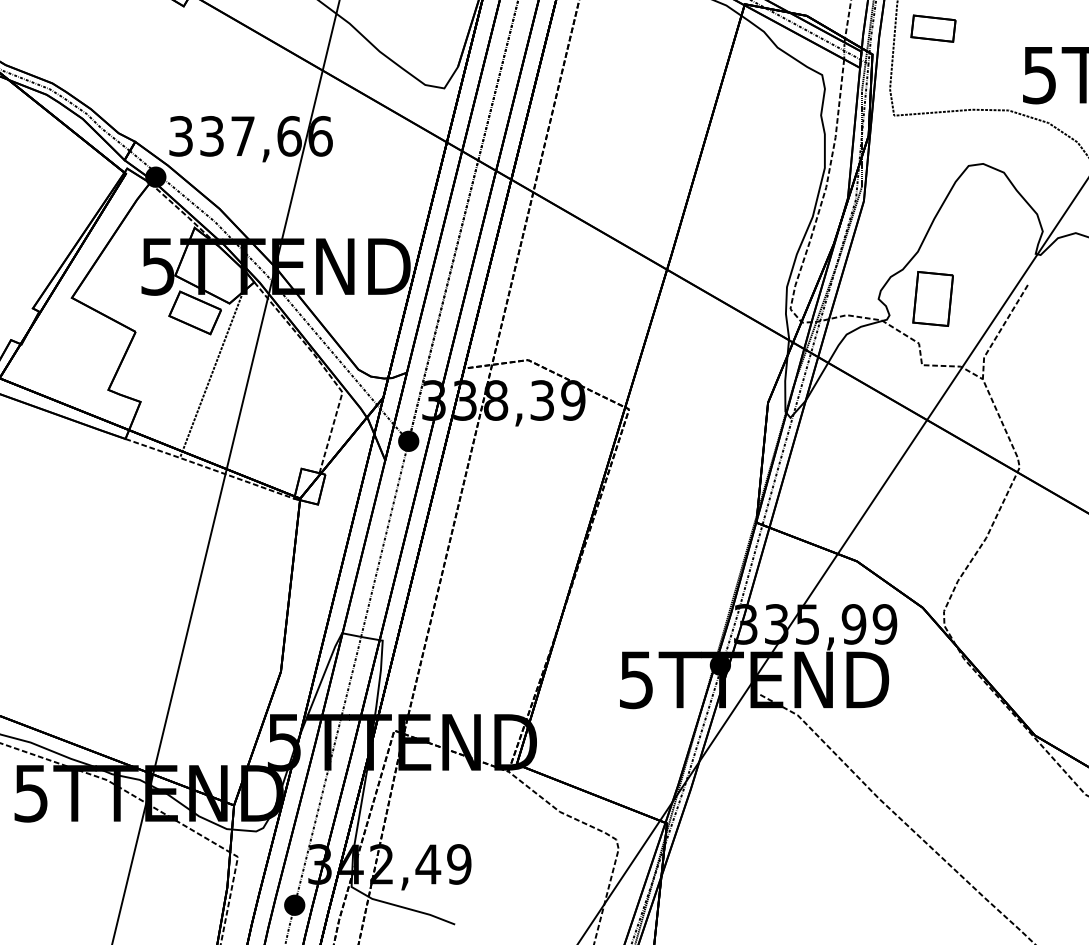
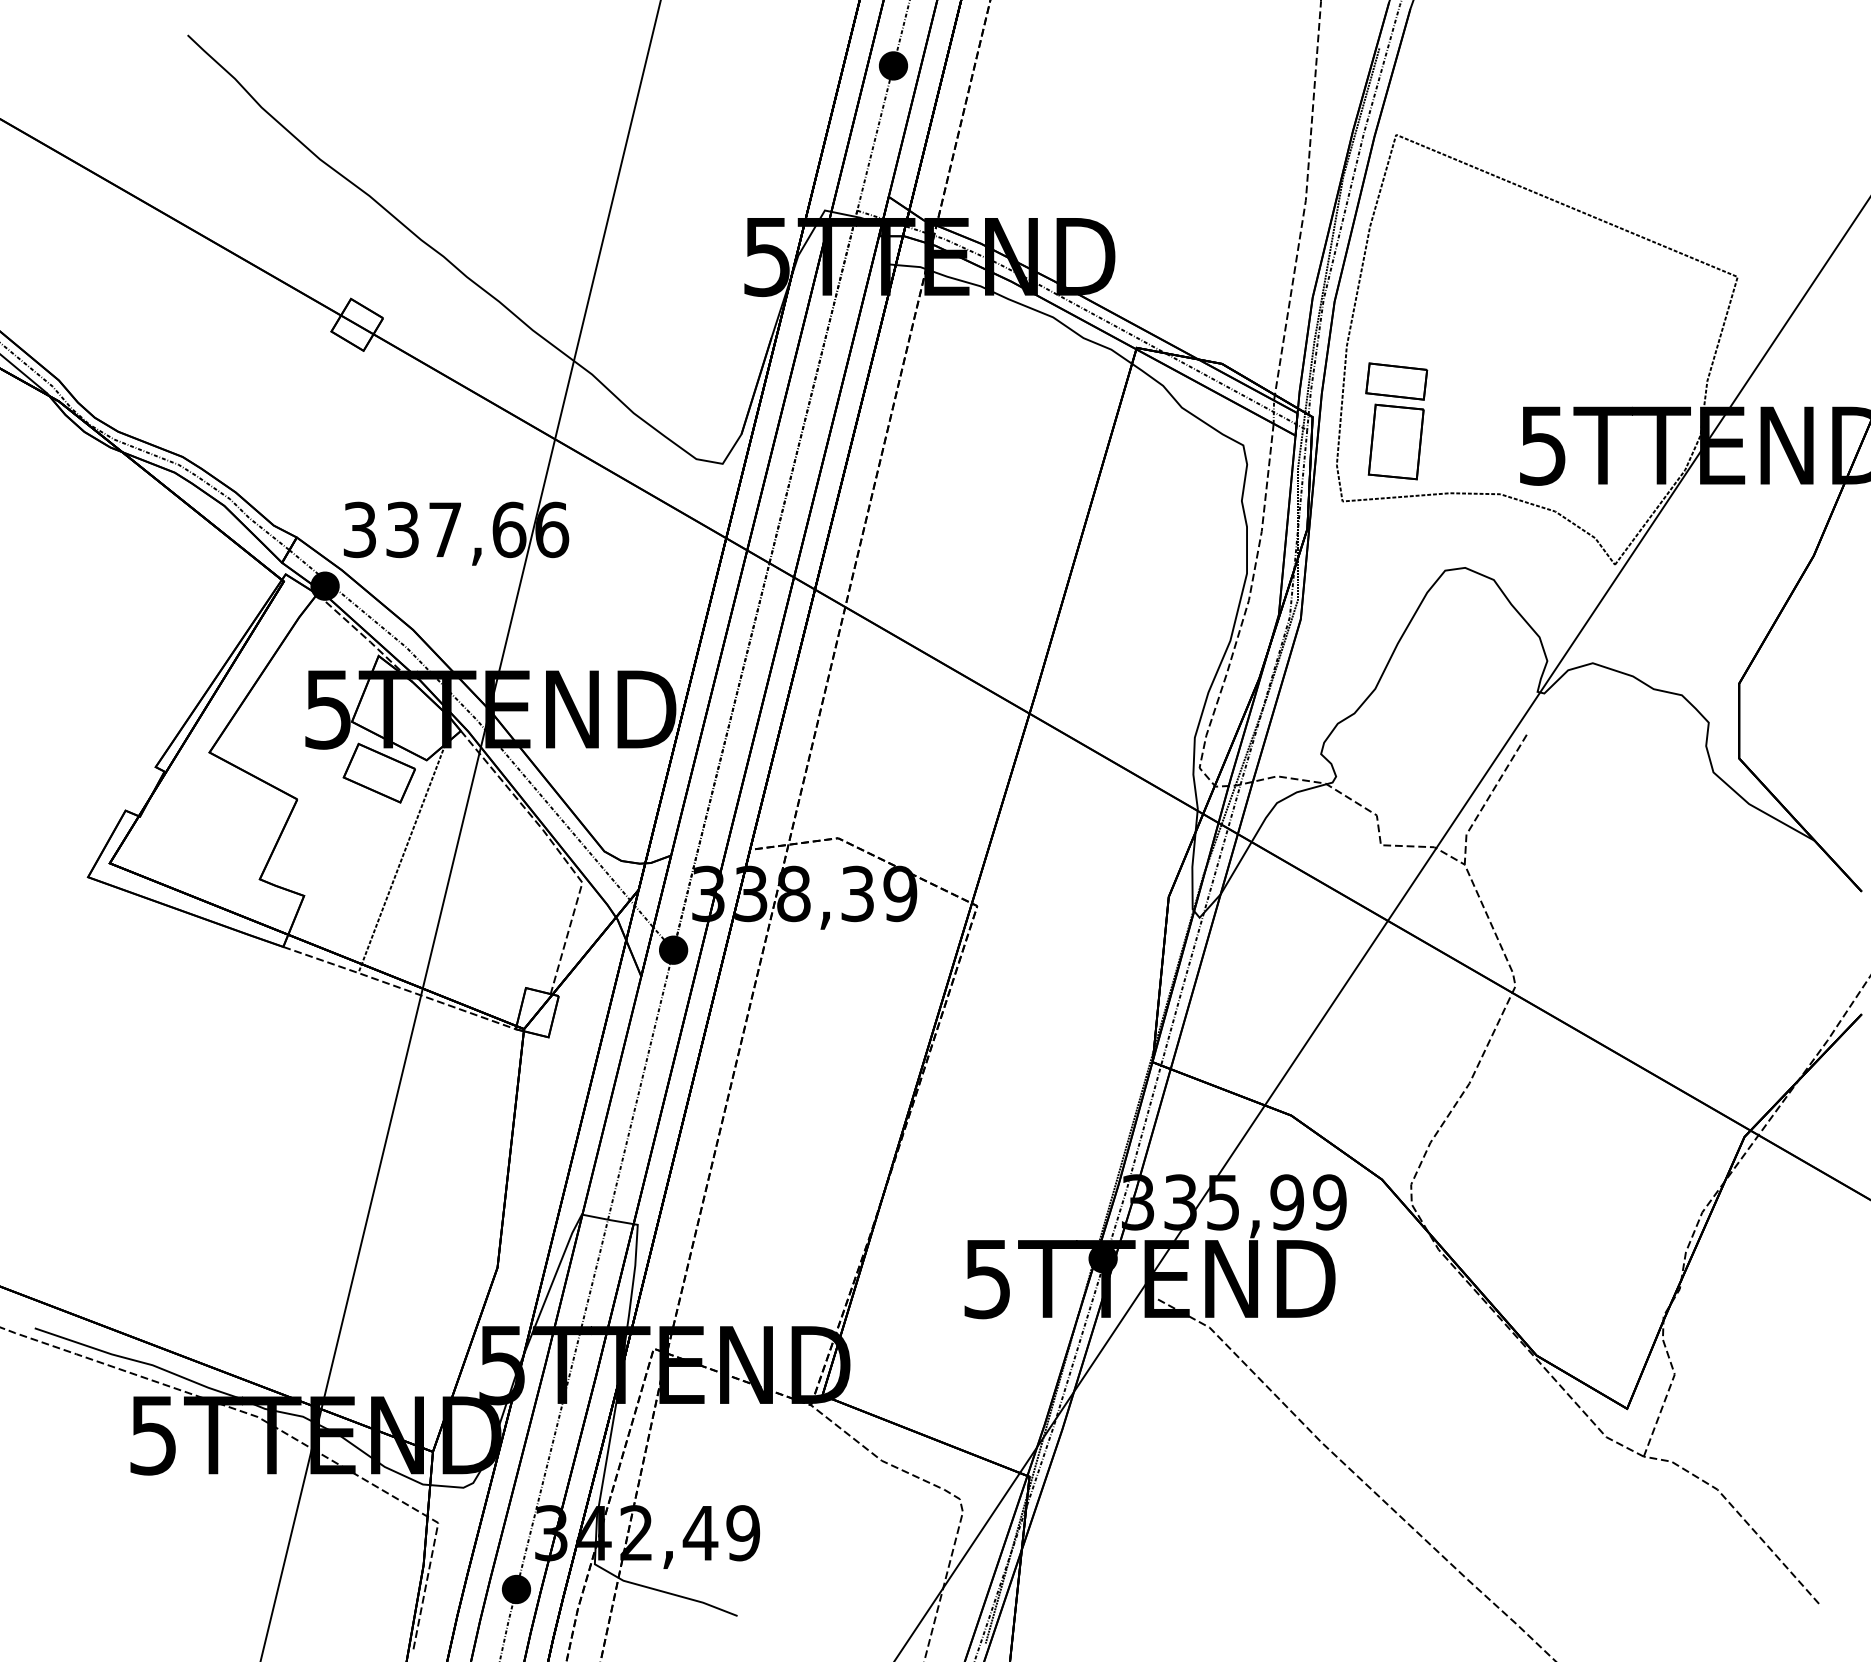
part: (932, 298) -> (1395, 441), moved

